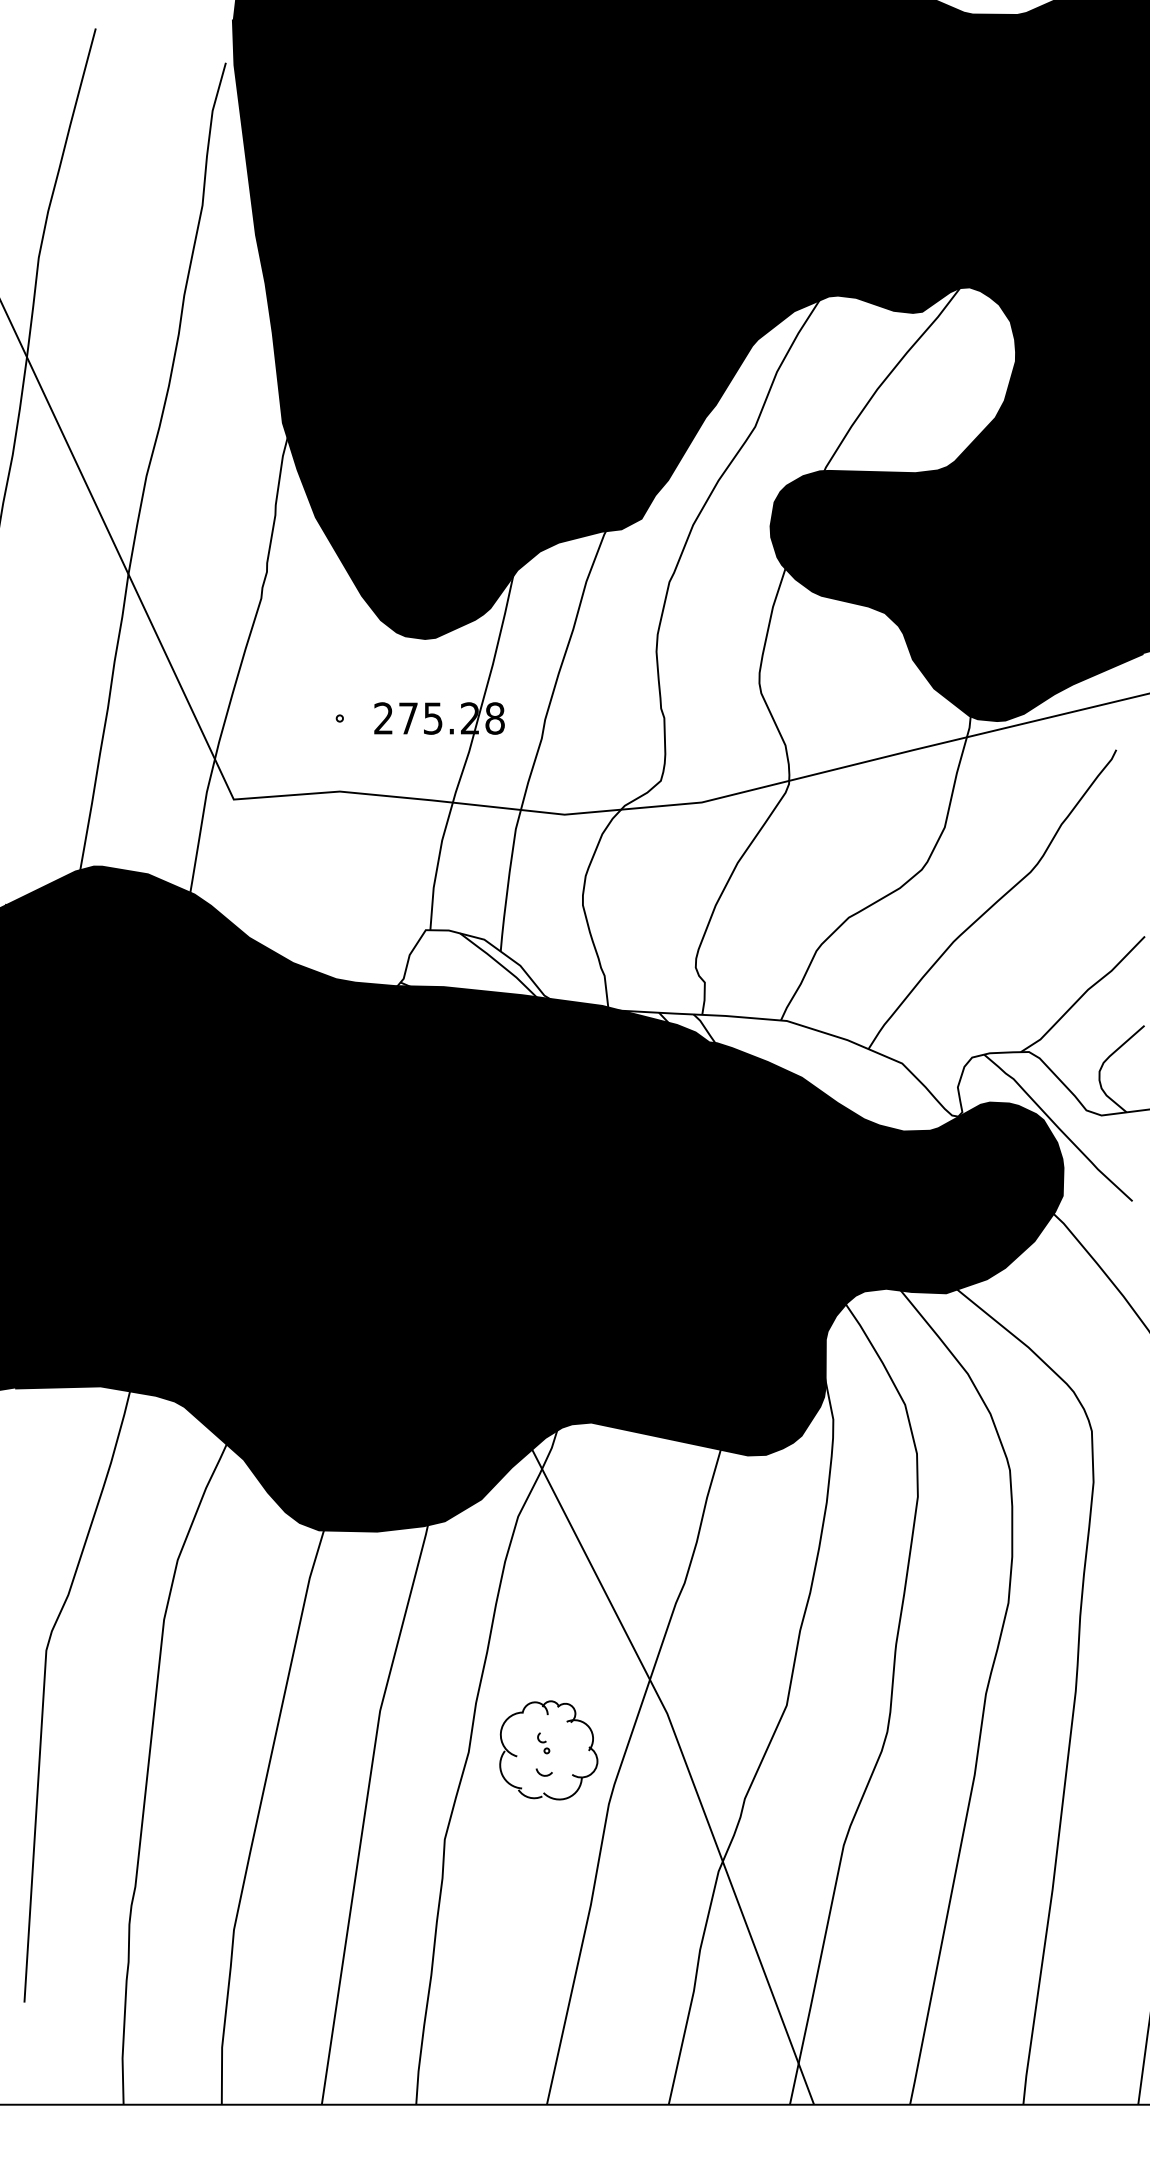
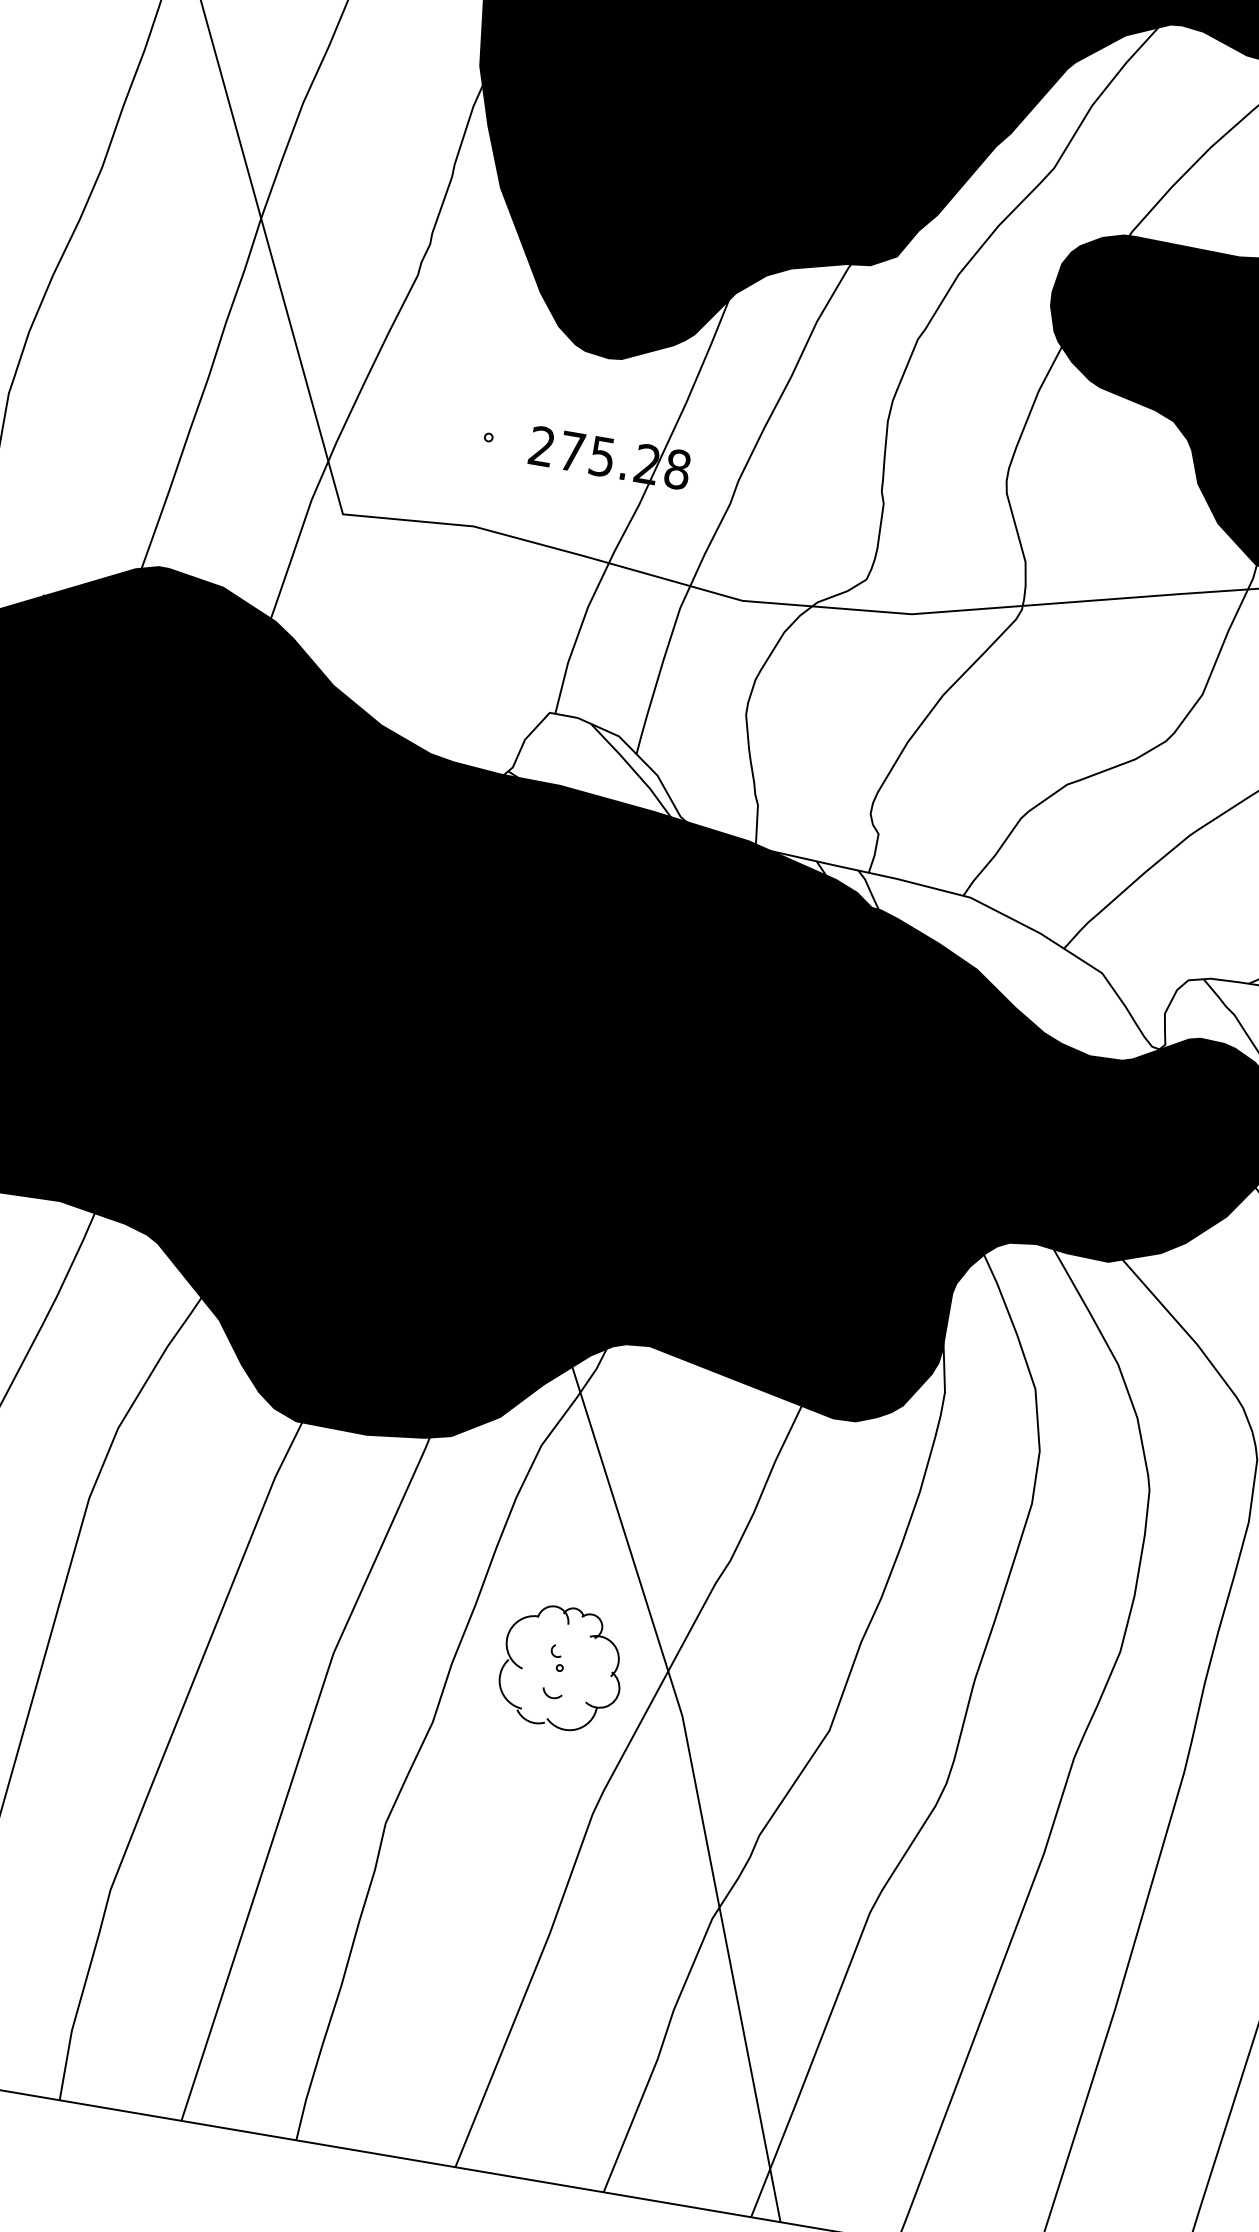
part: (548, 1750) -> (561, 1667), moved

